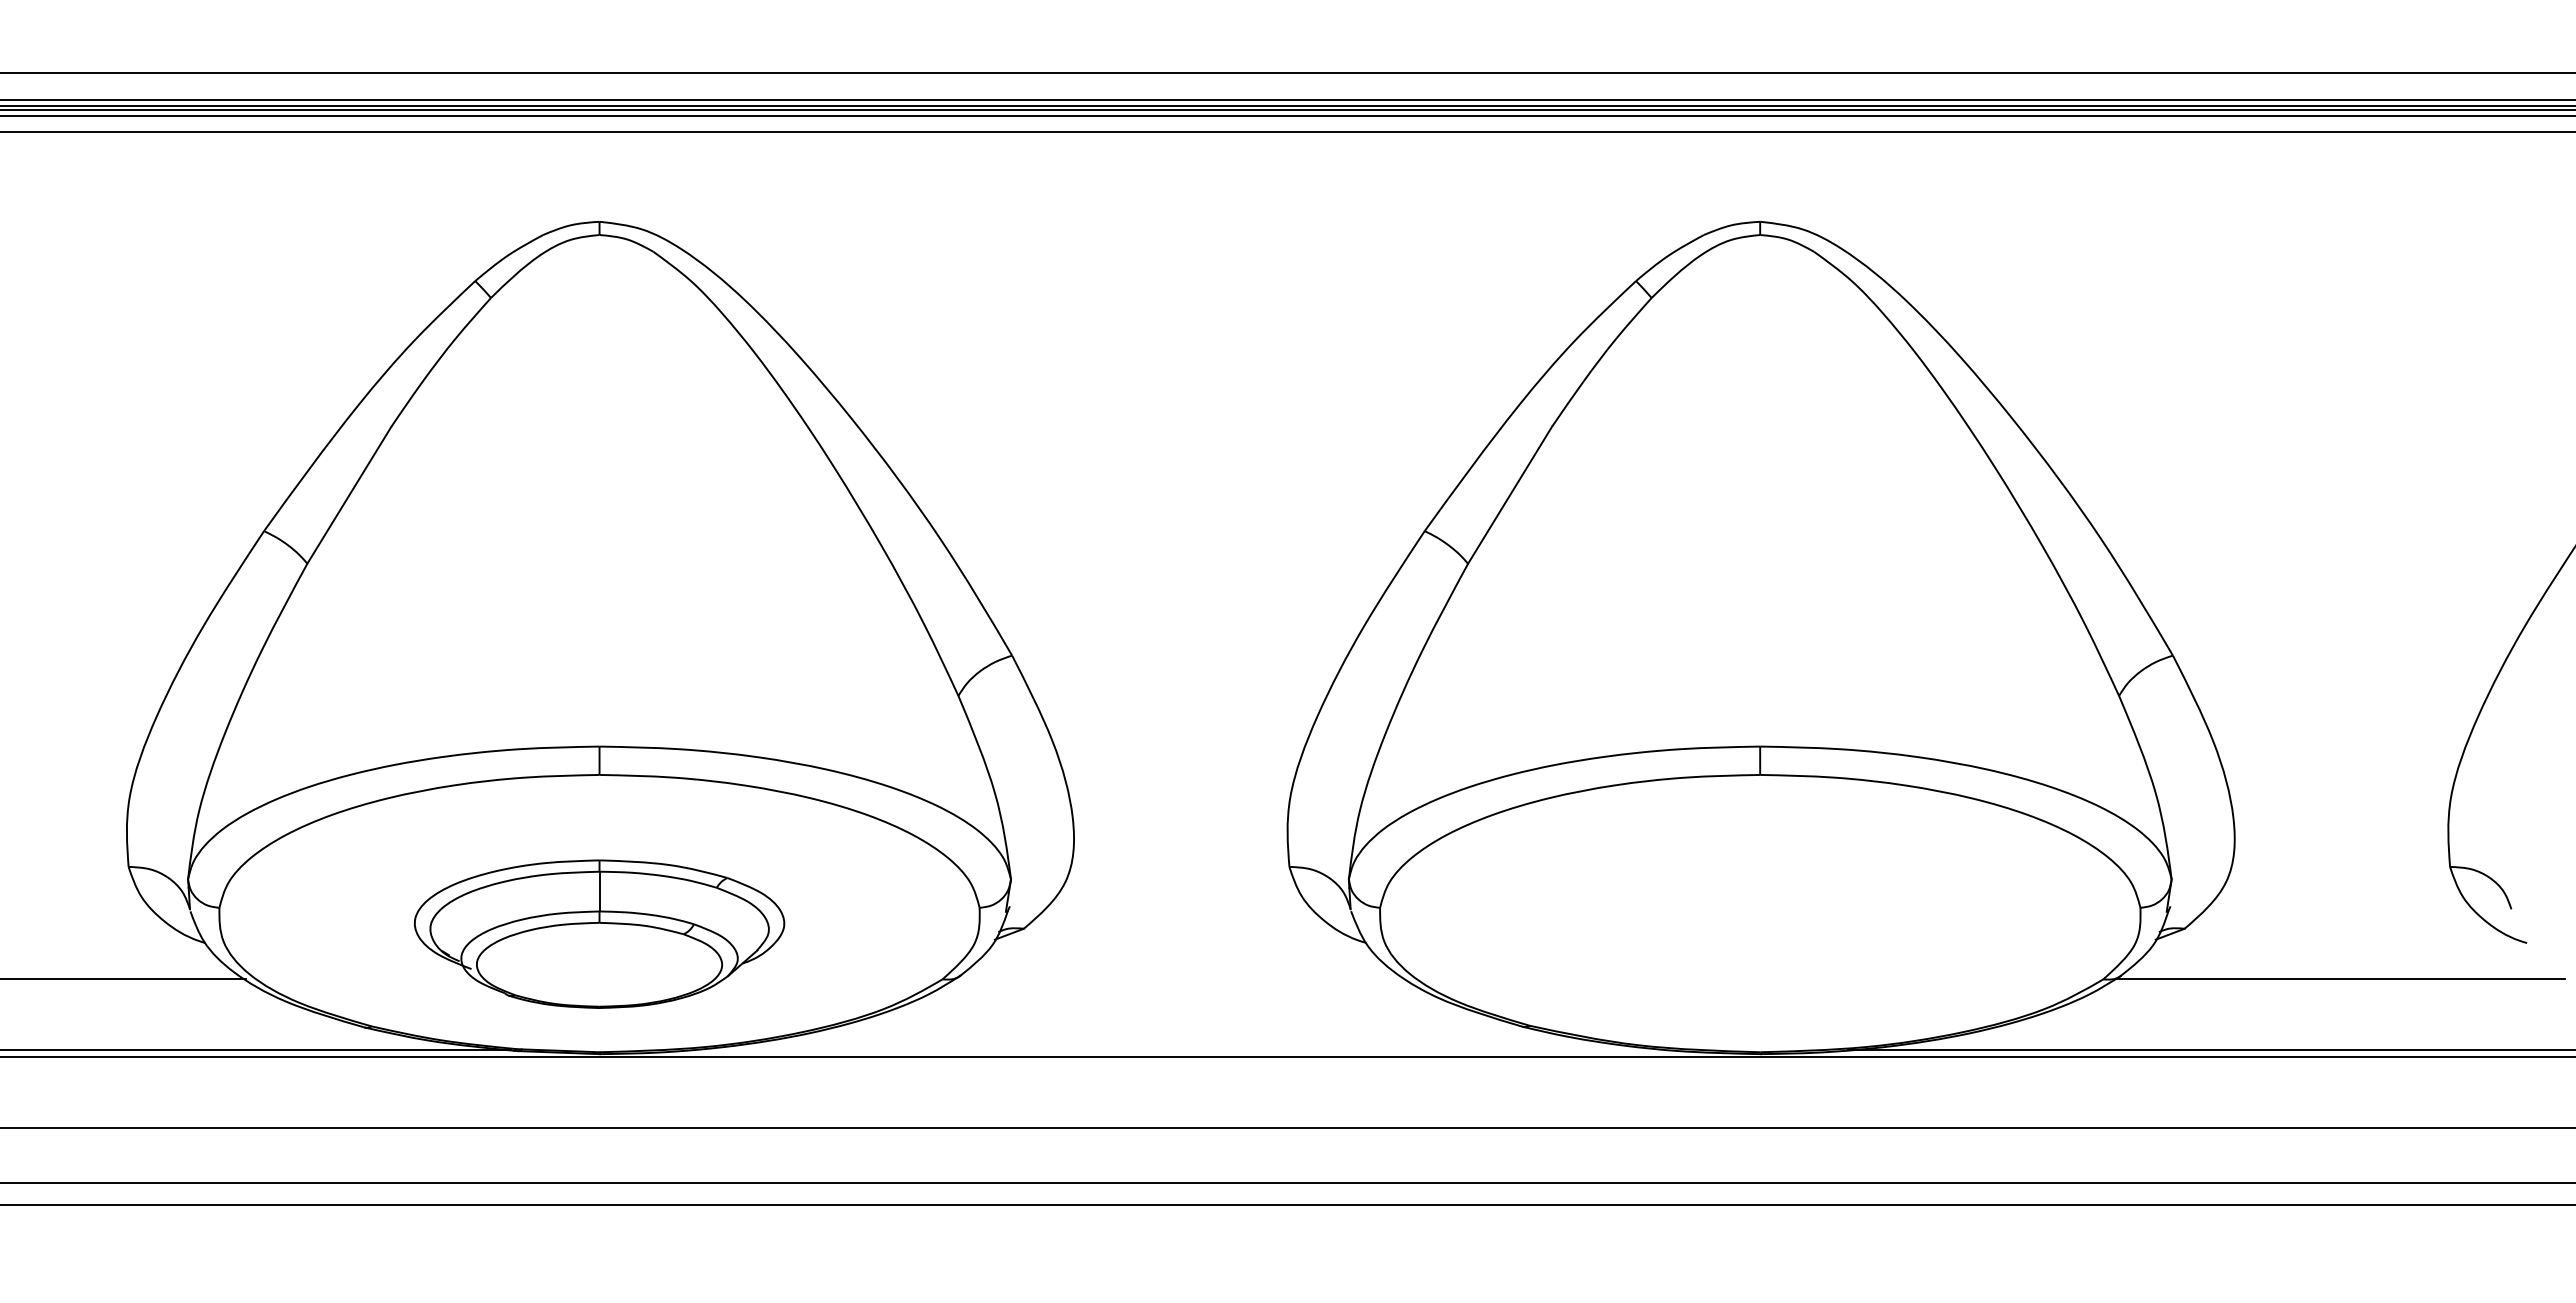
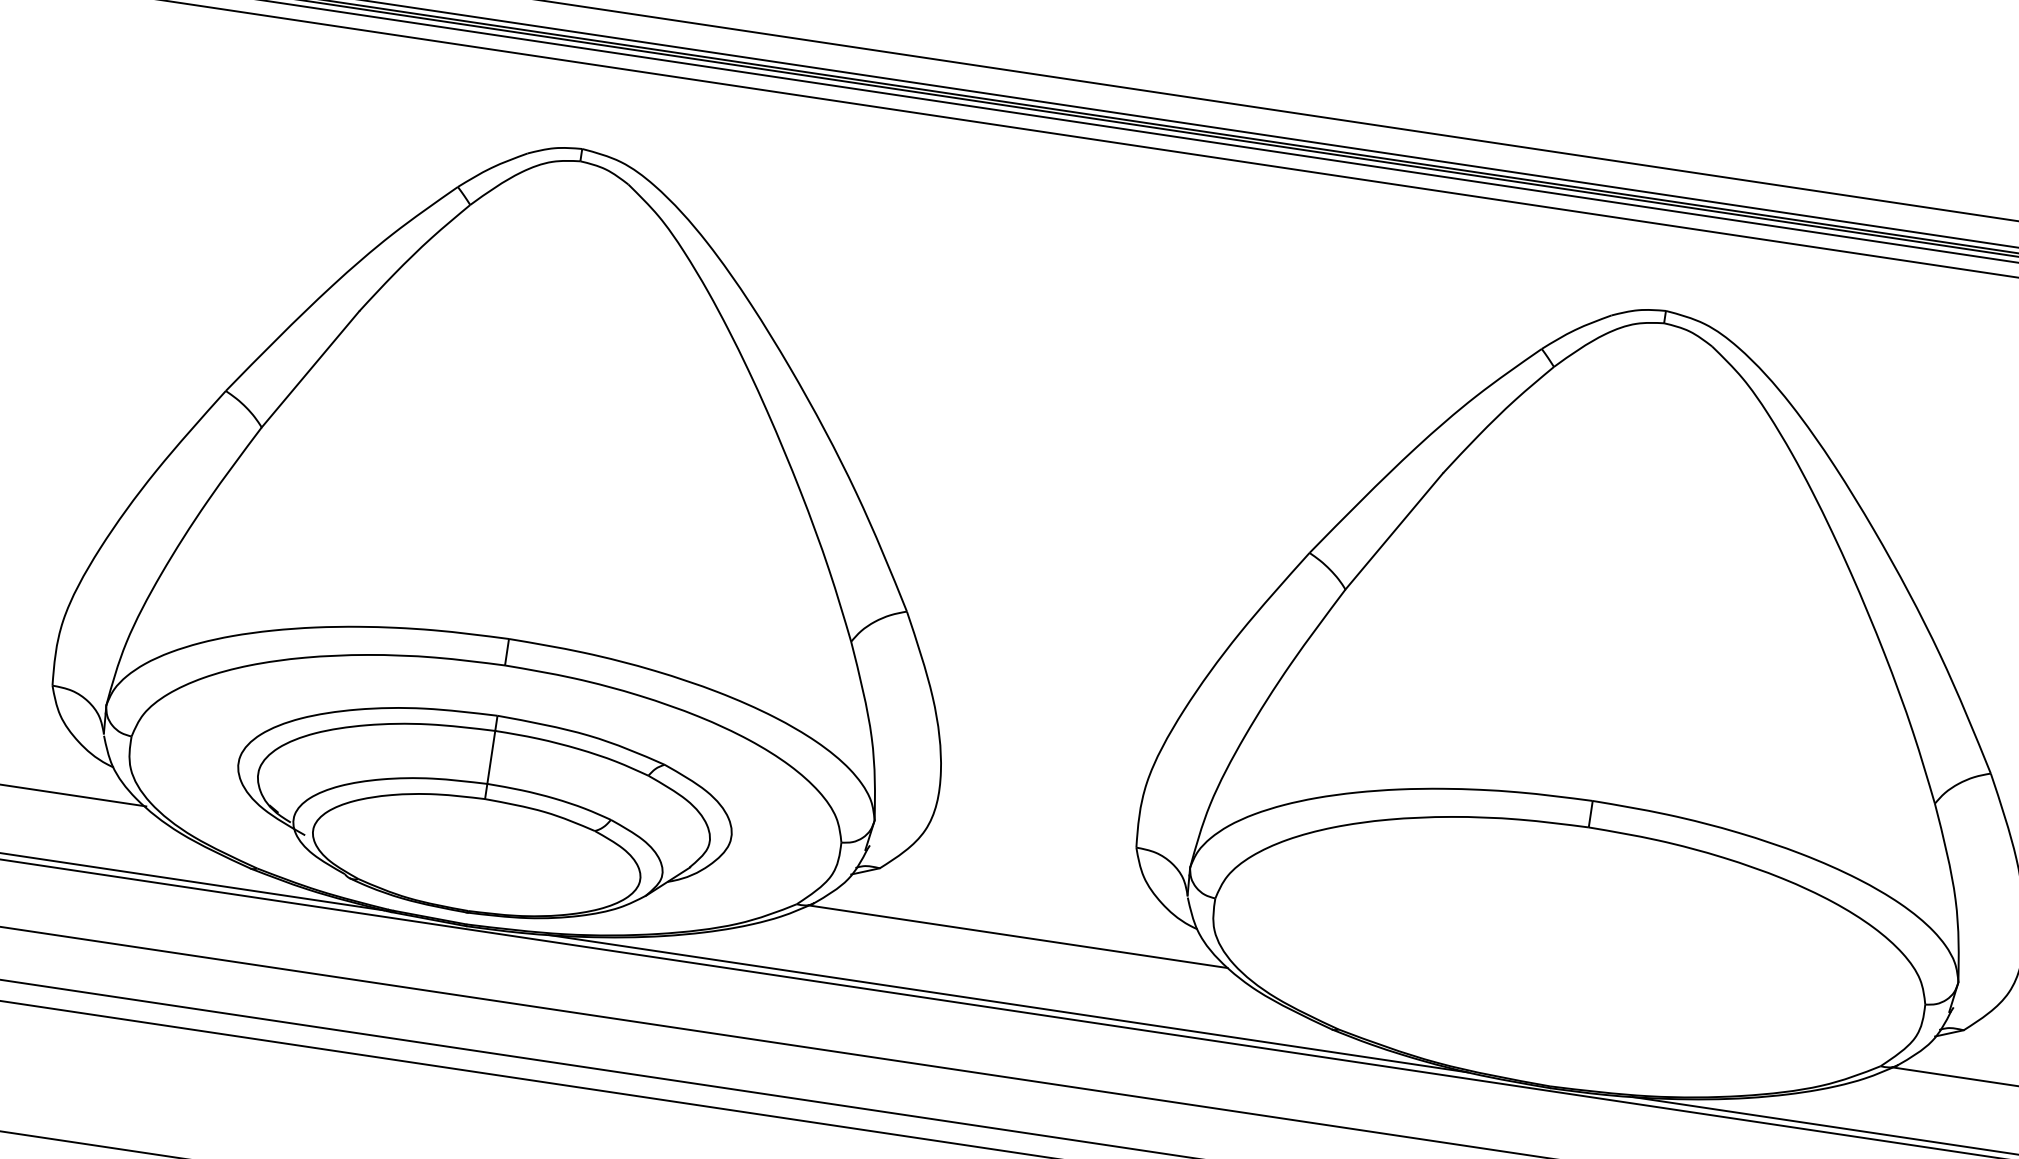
part: (599, 933) -> (482, 813), size x1.43
line: (1179, 978) -> (1018, 936), added
line: (1179, 1050) -> (1008, 1003), added

